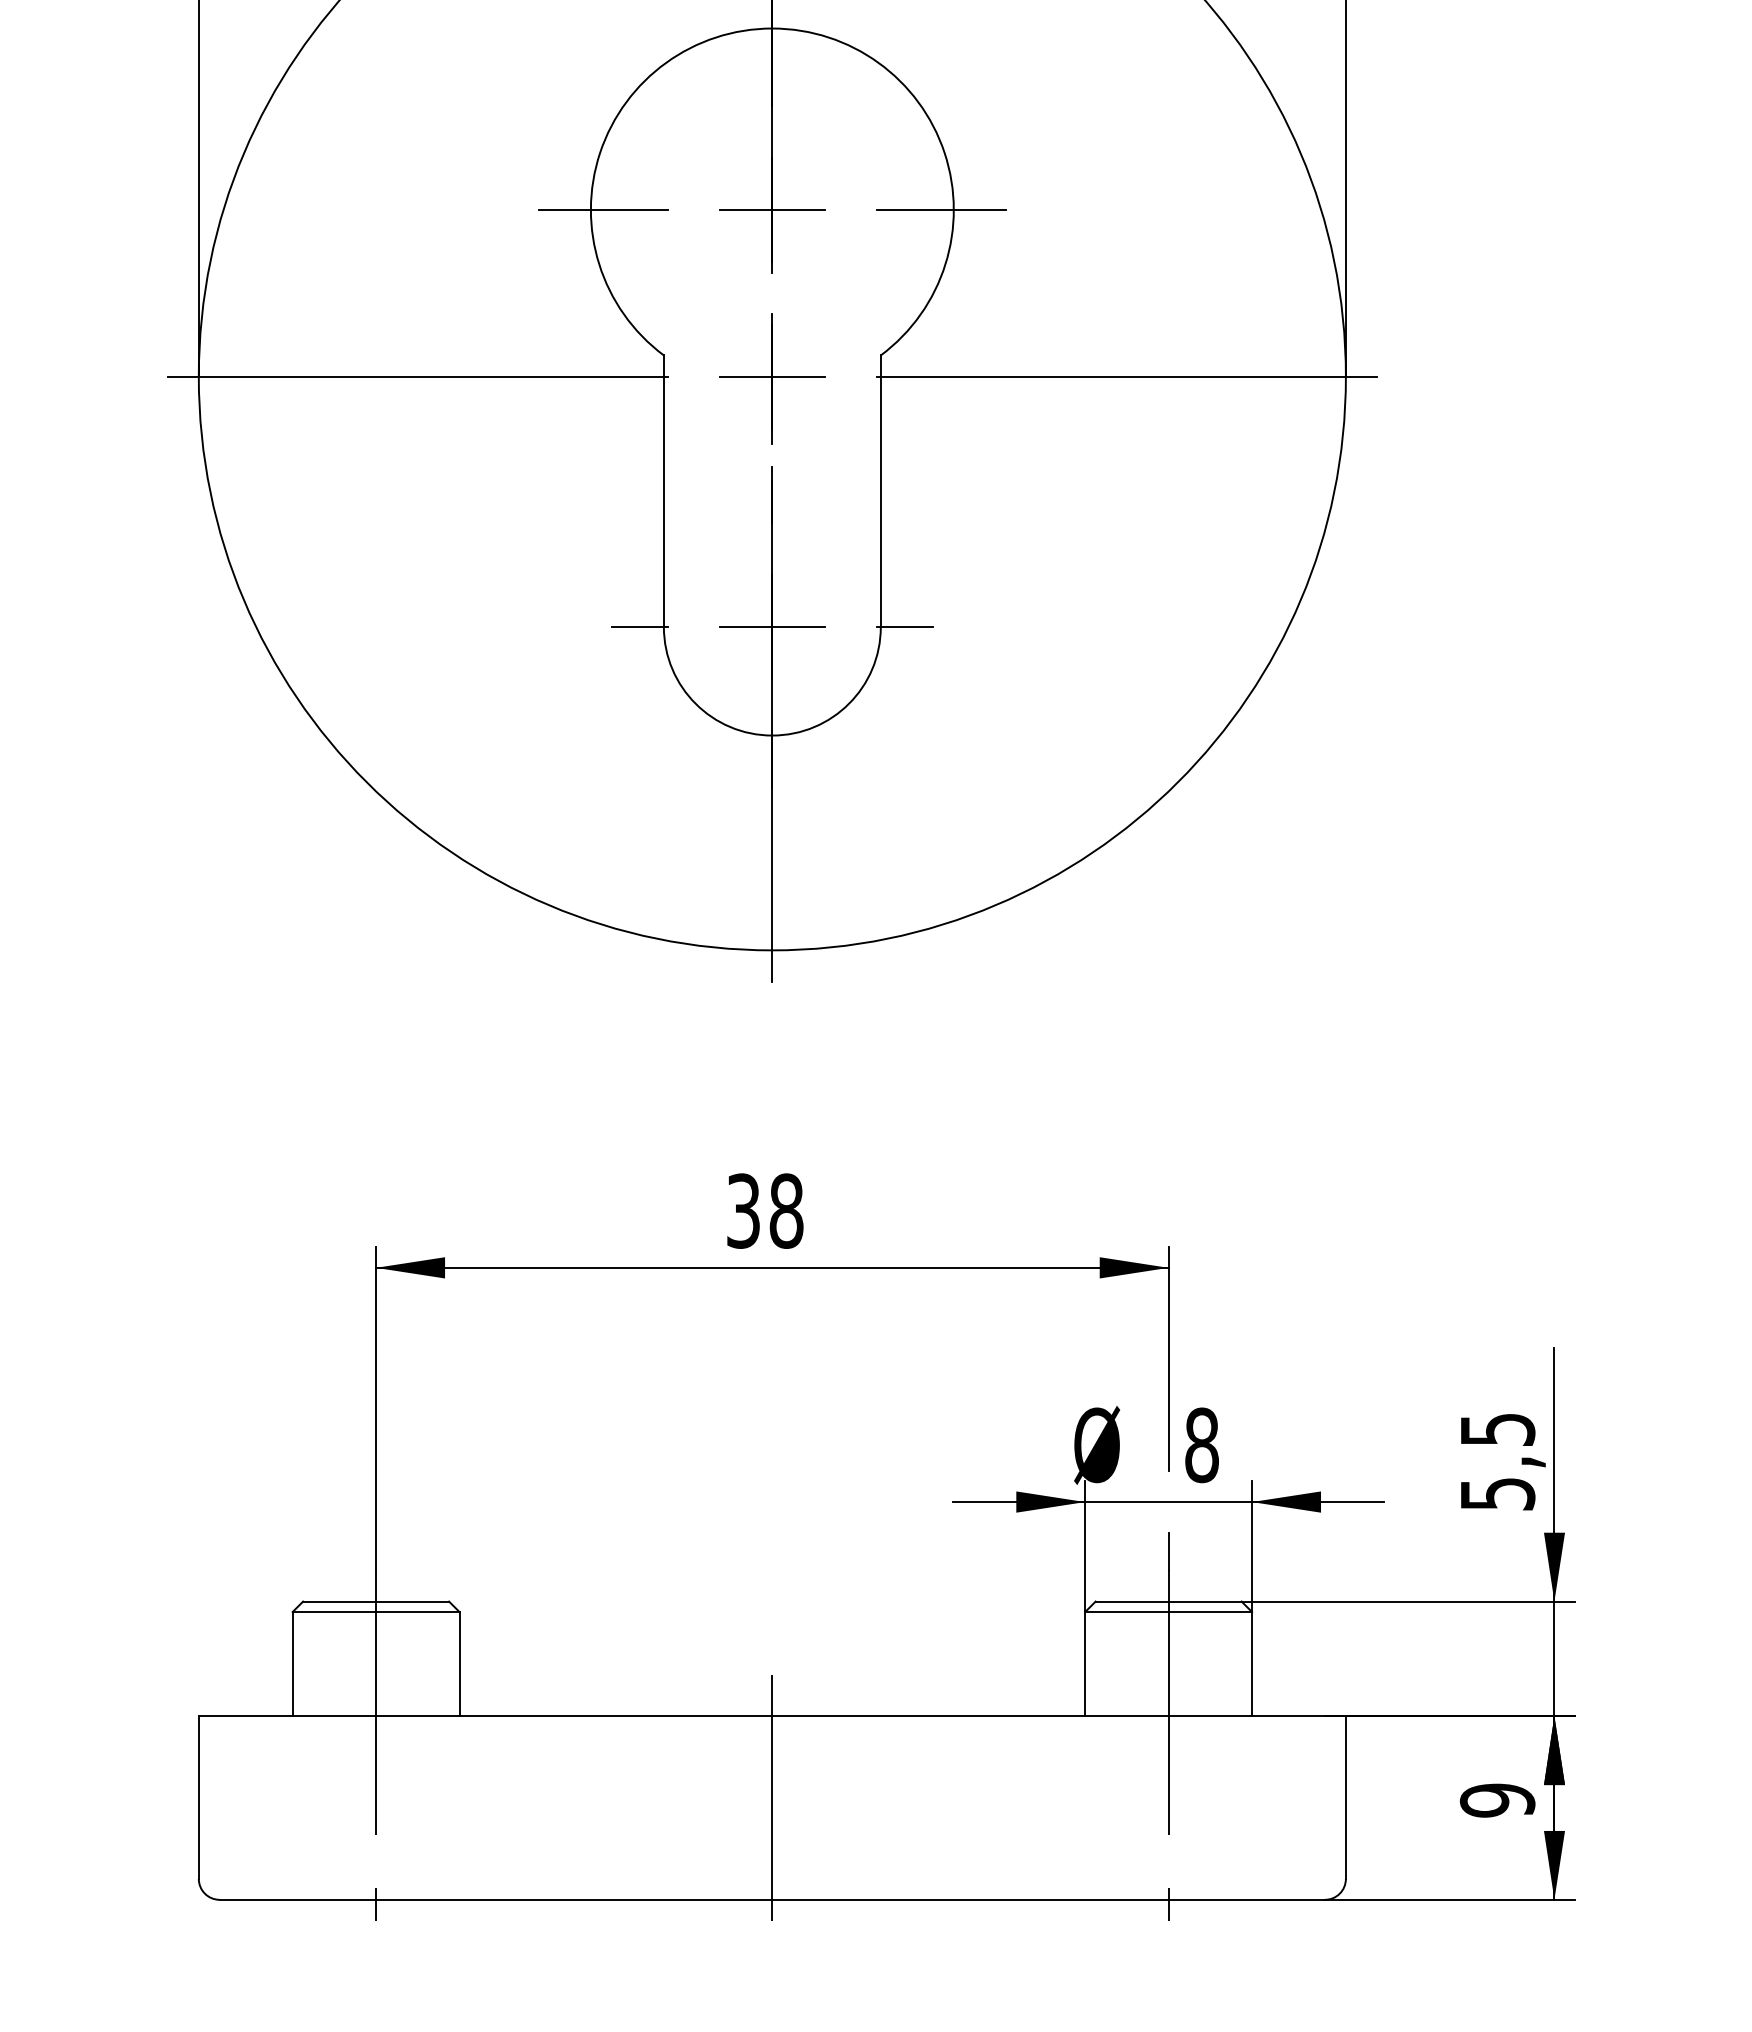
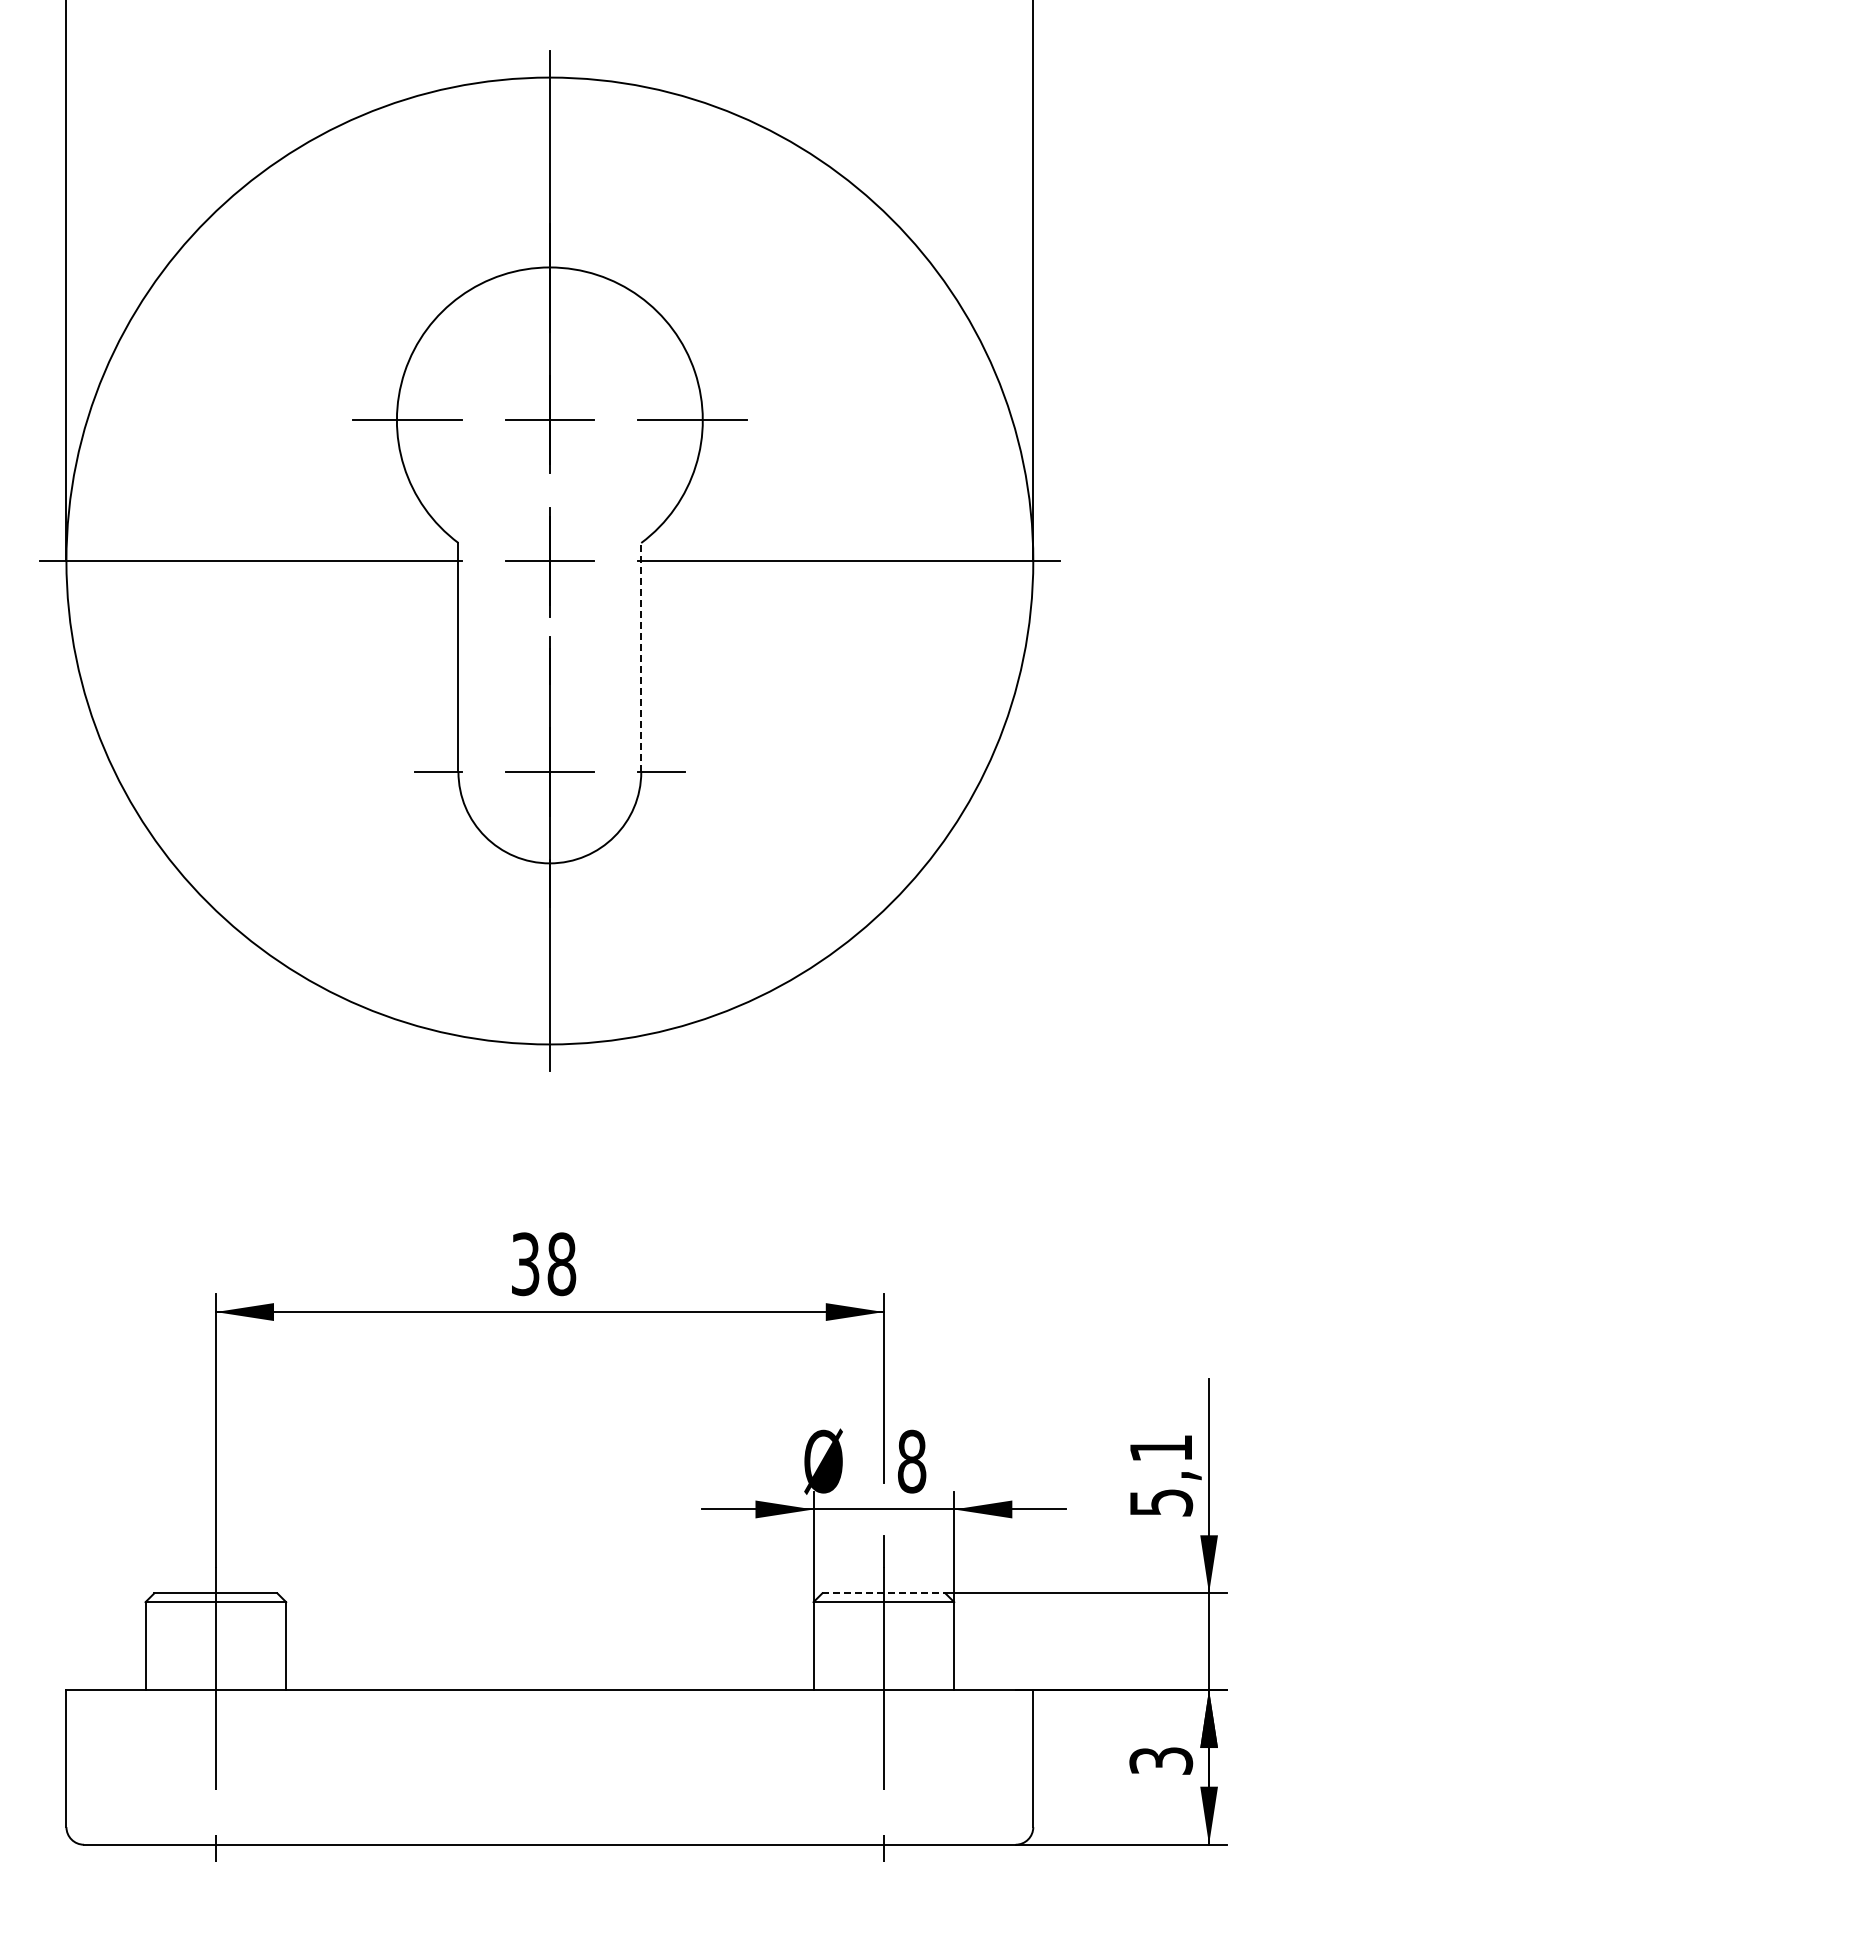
line: (881, 491) -> (641, 657), solid -> dashed
text: (1497, 1429) -> (1161, 1448), 5,5 -> 5,1
line: (1168, 1601) -> (883, 1593), solid -> dashed
line: (771, 1797) -> (549, 1758), removed
text: (1496, 1801) -> (1160, 1761), 9 -> 3

